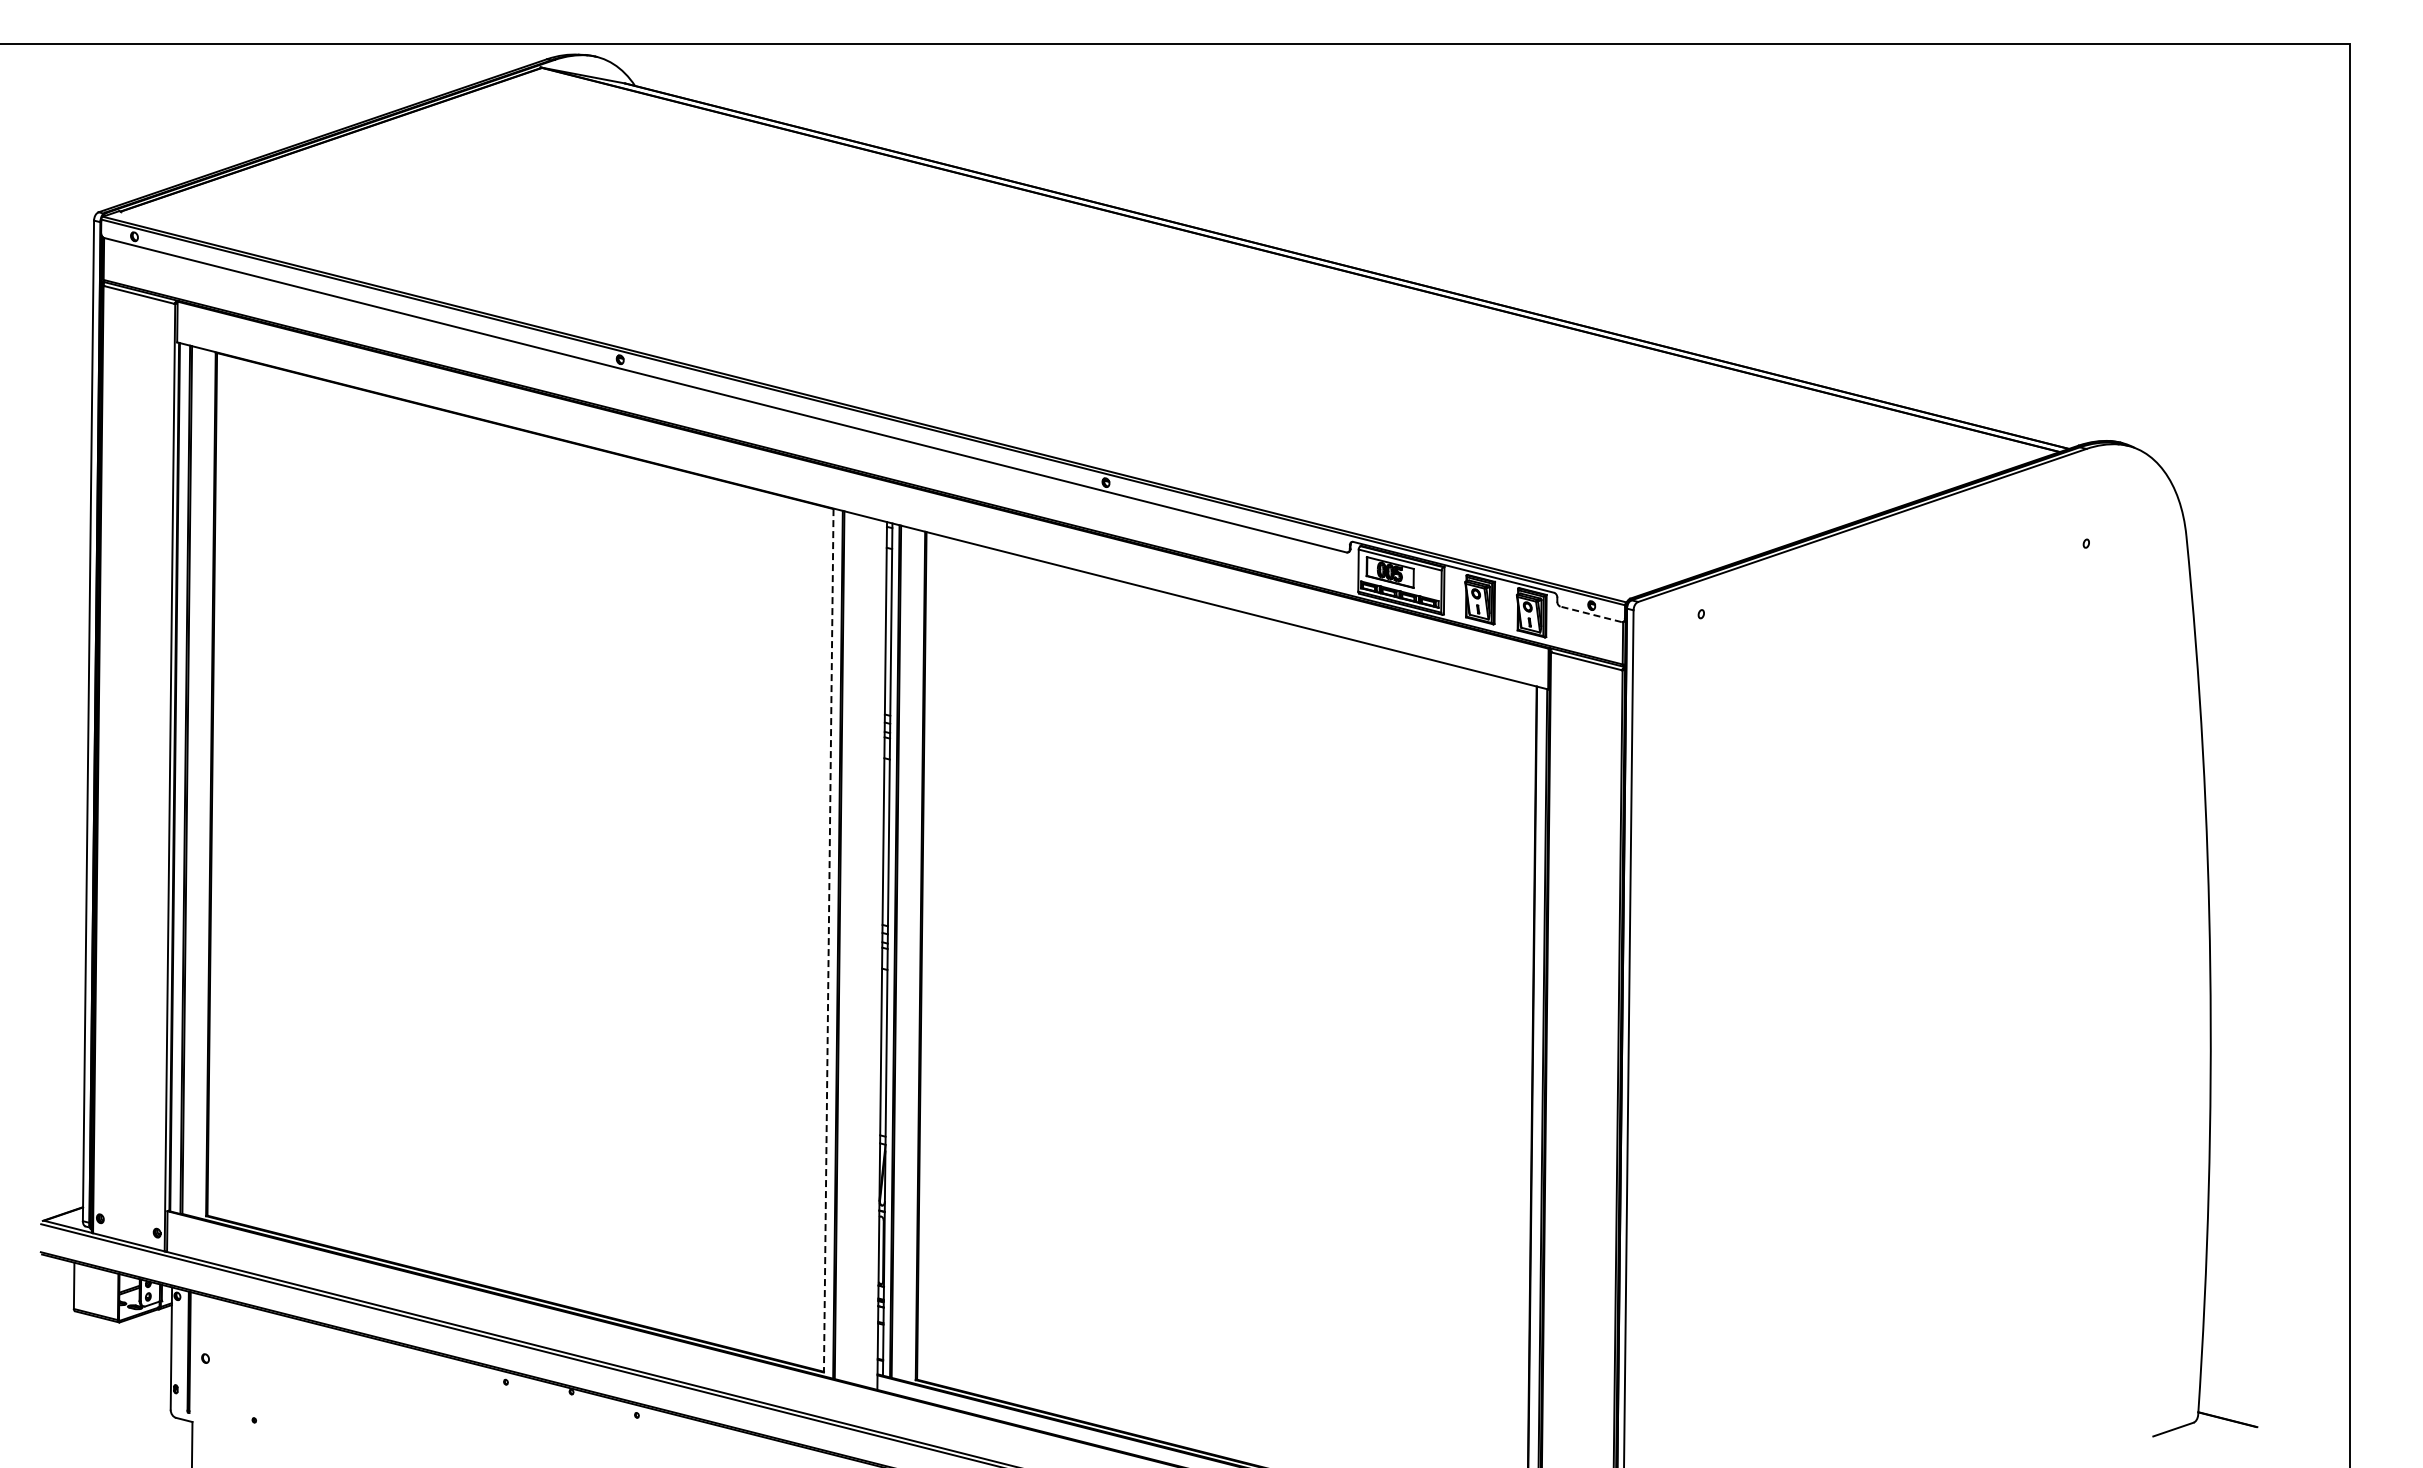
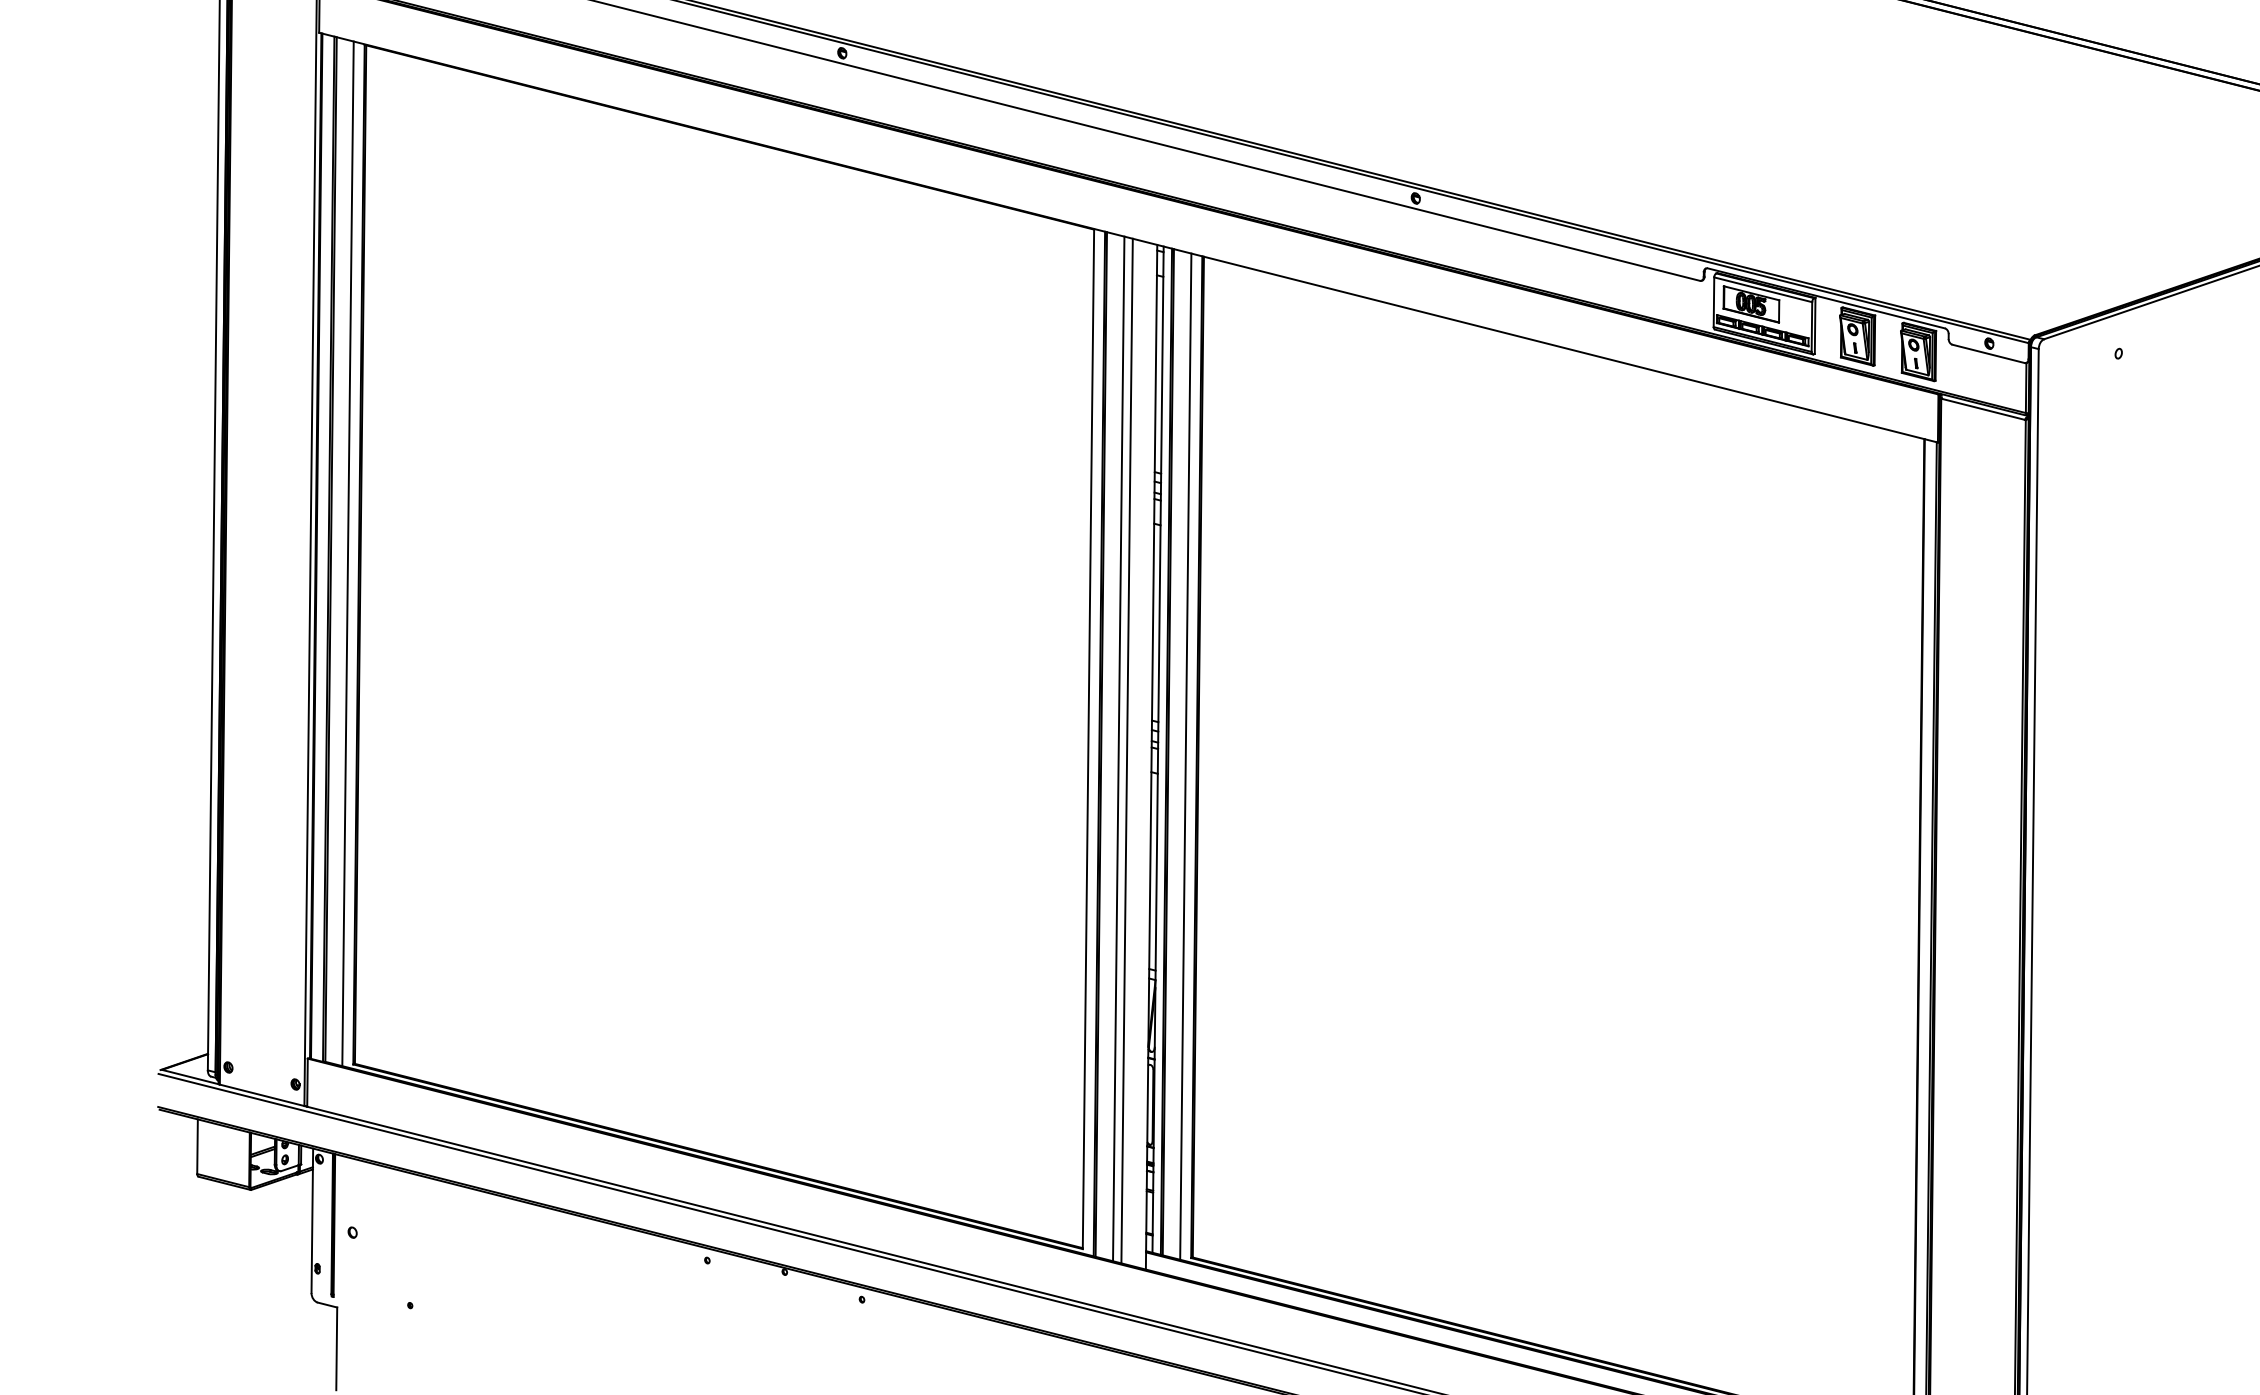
line: (1591, 614) -> (1989, 354), dashed -> solid
line: (201, 783) -> (347, 553), added
line: (828, 940) -> (1088, 738), dashed -> solid
line: (854, 948) -> (1118, 748), added
line: (861, 950) -> (1127, 750), added
line: (910, 955) -> (1184, 756), added

